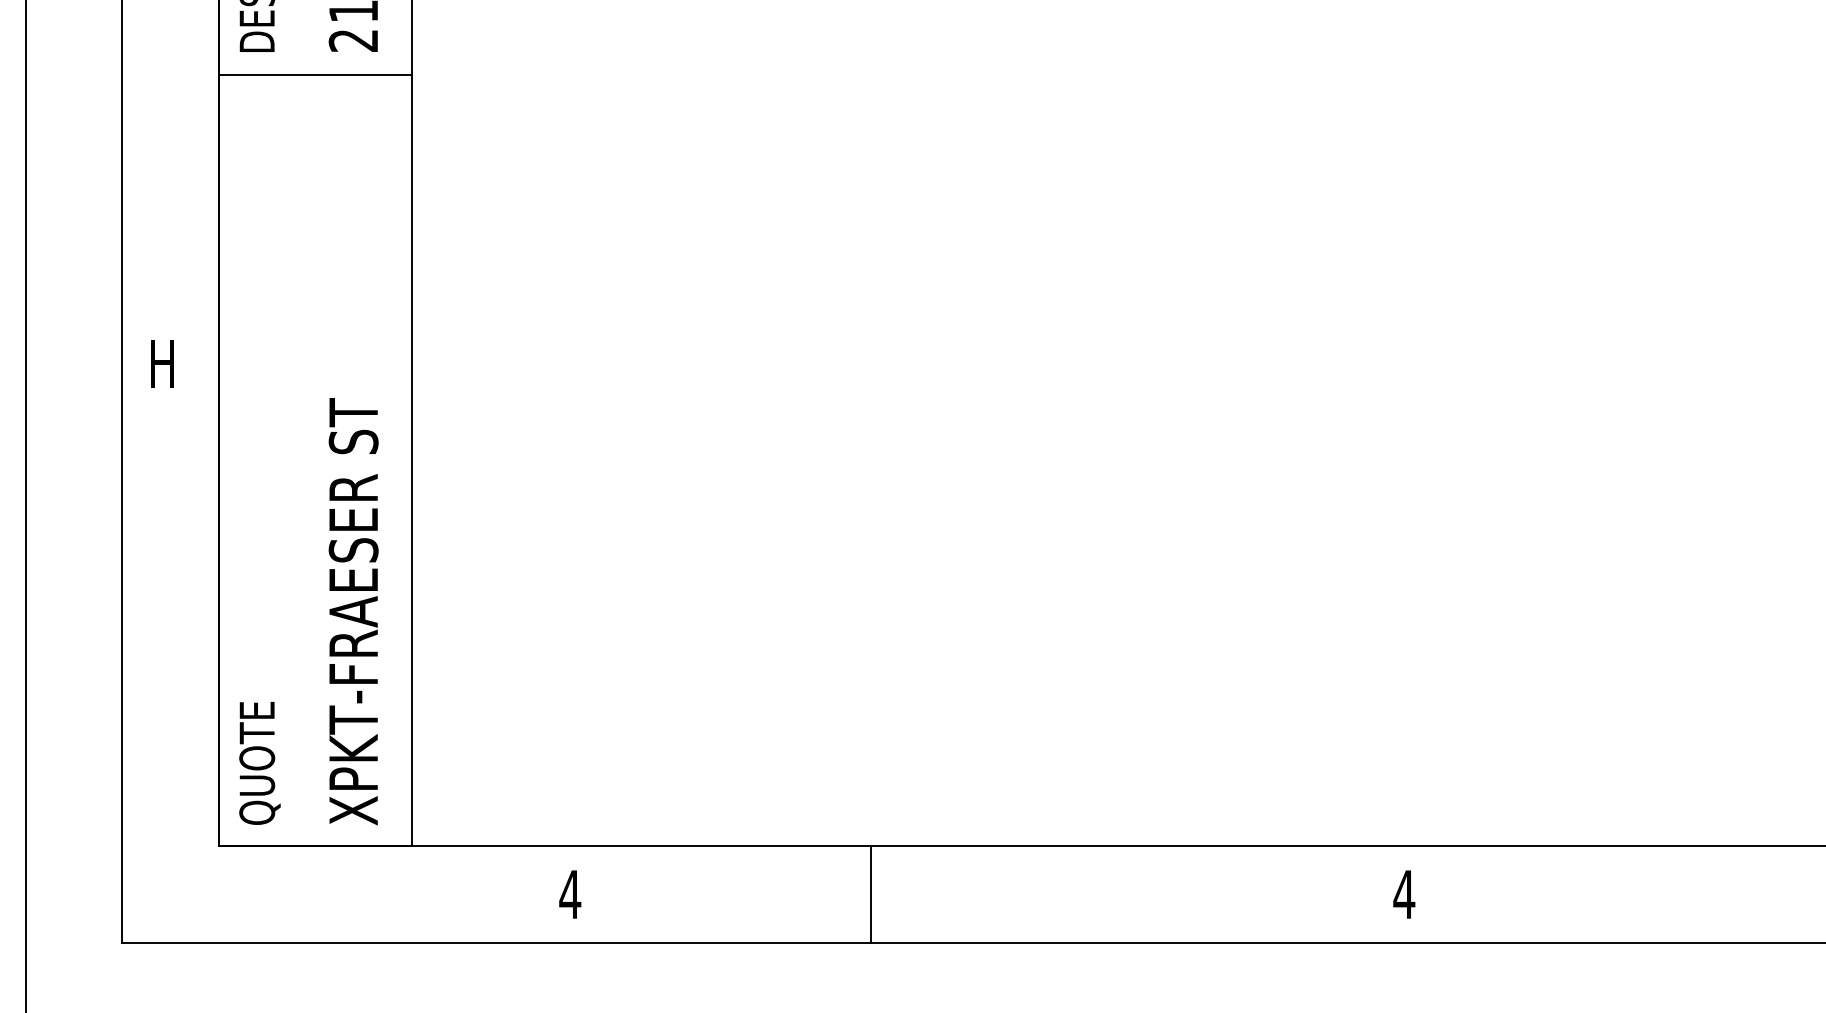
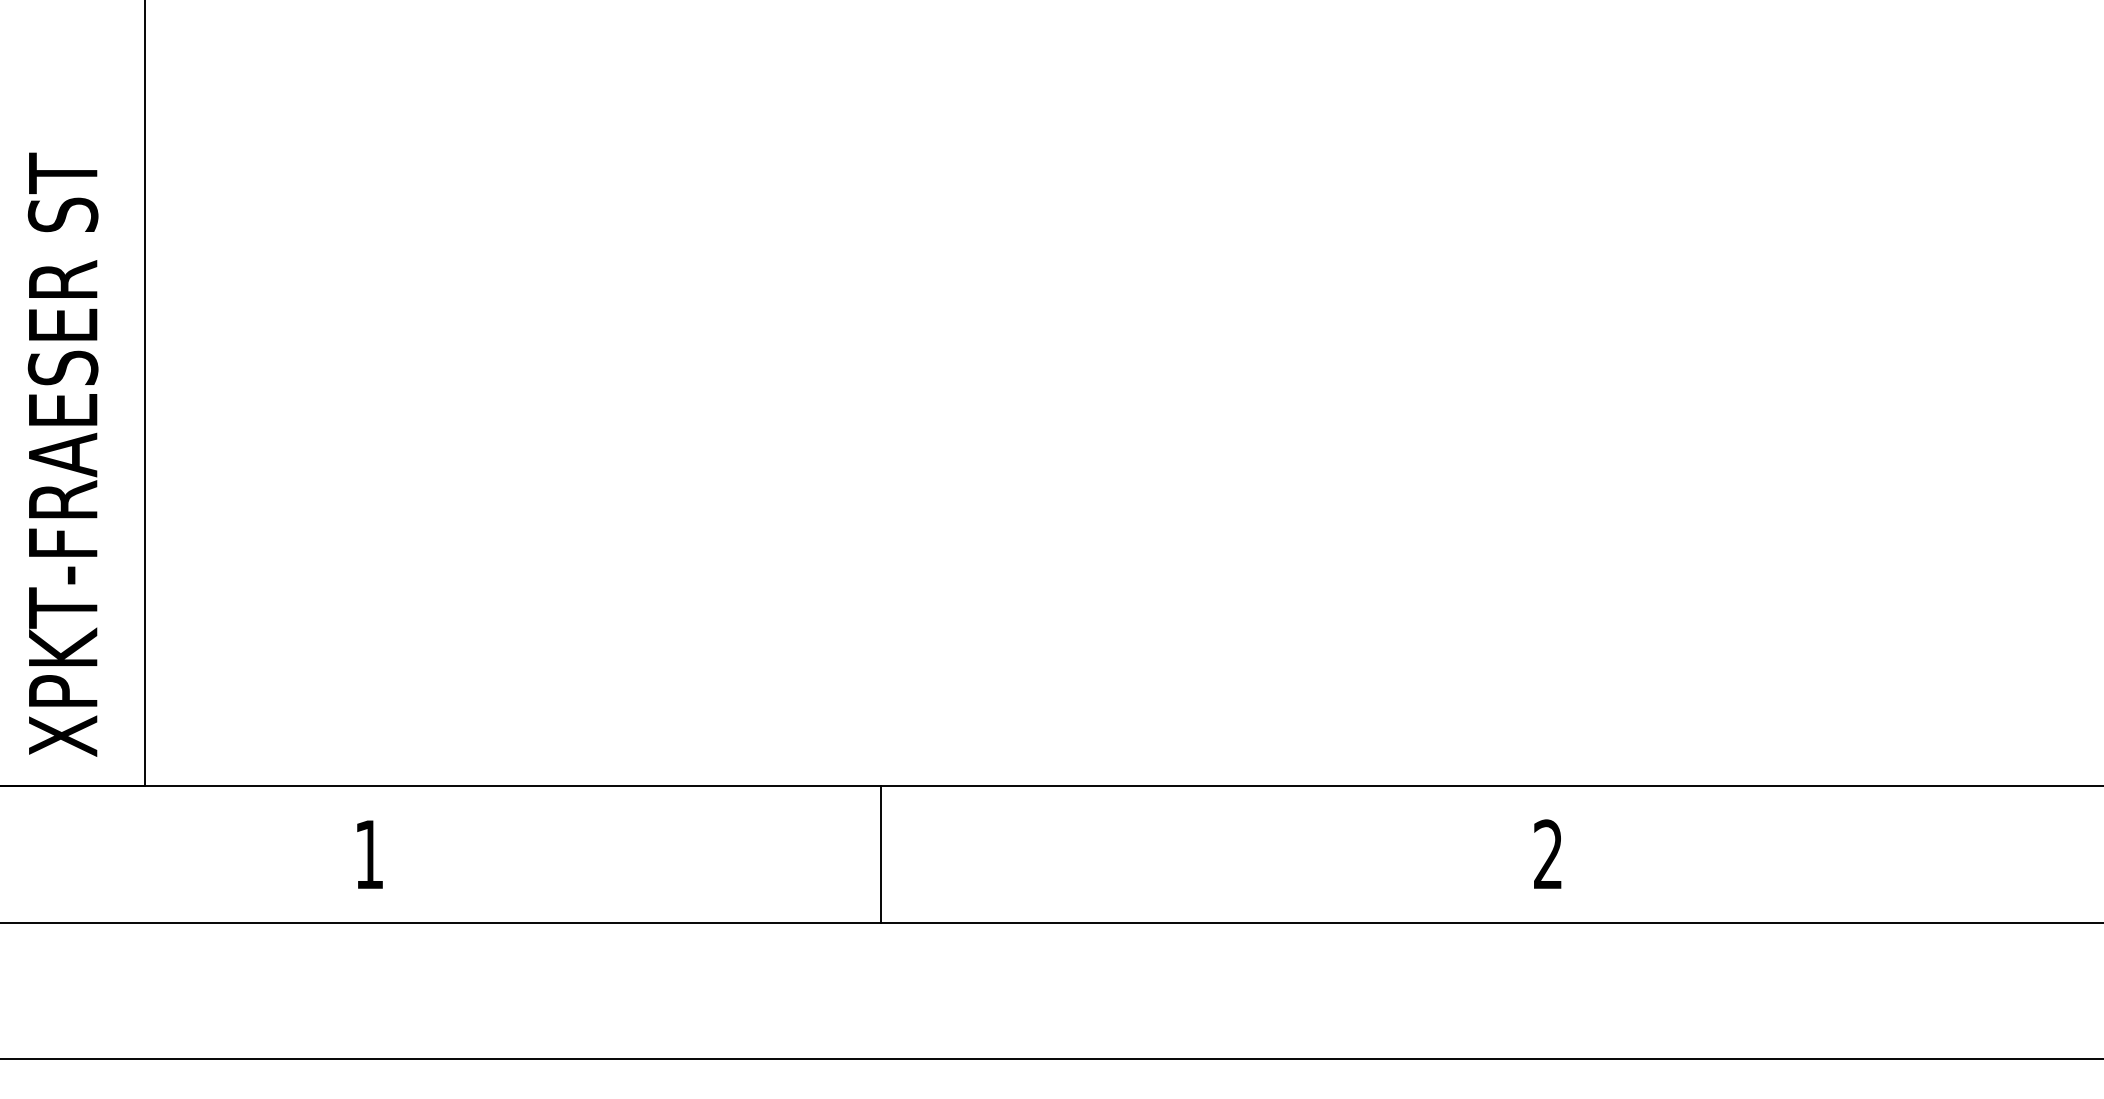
text: (1404, 893) -> (1548, 853), 4 -> 2
text: (570, 894) -> (369, 854), 4 -> 1
line: (871, 894) -> (881, 854), moved

